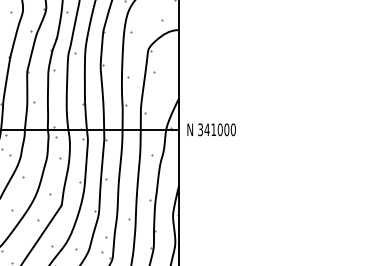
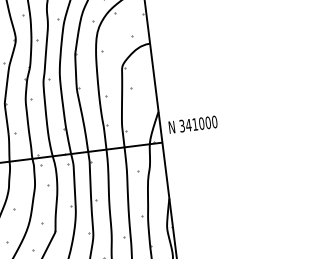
text: (211, 129) -> (192, 124), moved

